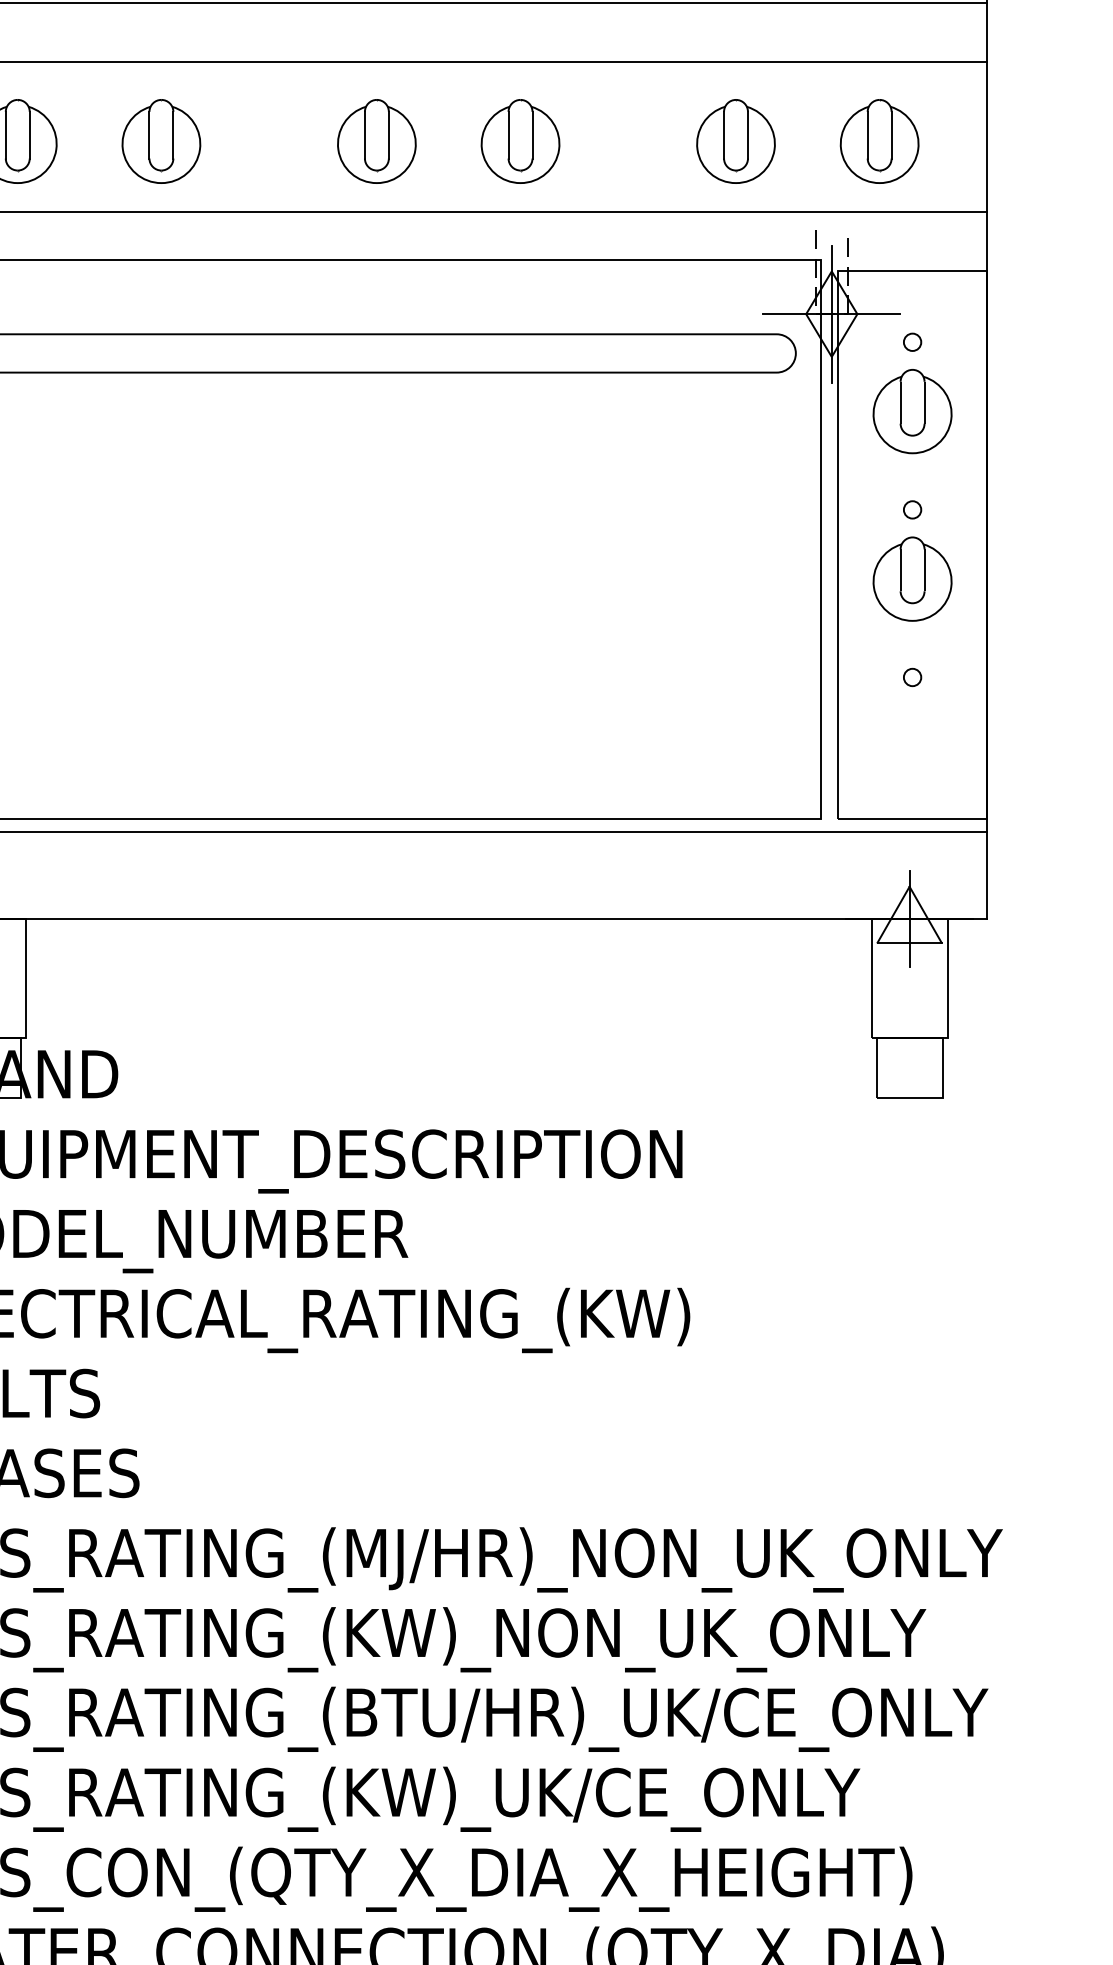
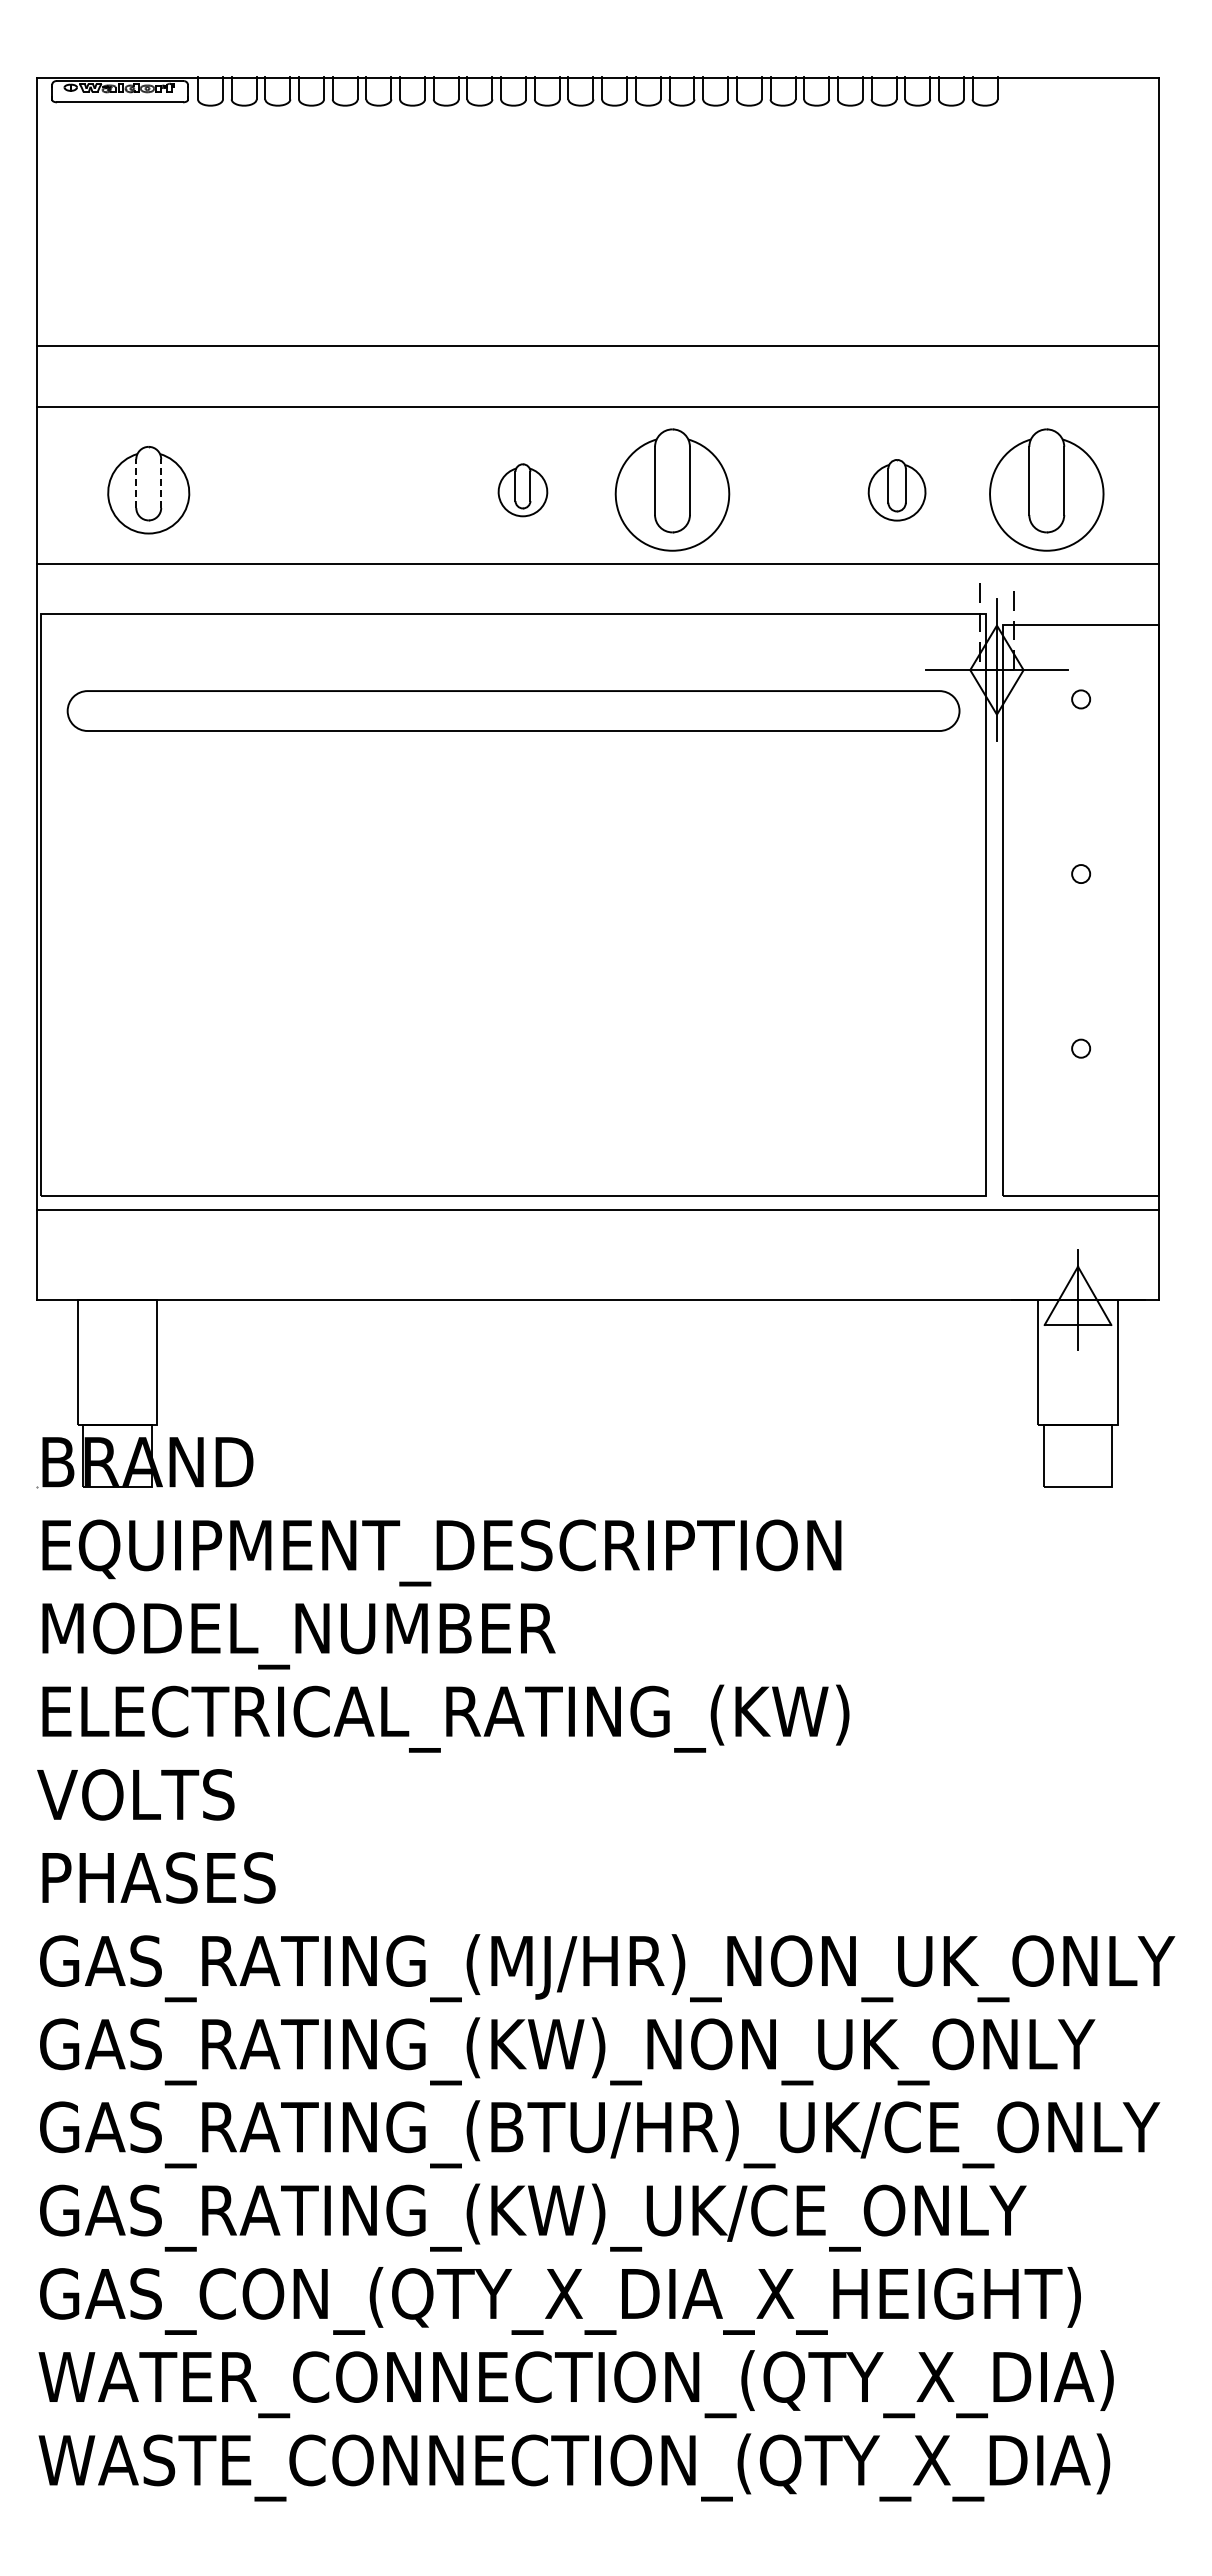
line: (6, 135) -> (136, 483), solid -> dashed
line: (30, 135) -> (161, 483), solid -> dashed
part: (161, 141) -> (298, 490), removed
part: (376, 141) -> (522, 490), size x0.6
part: (520, 141) -> (672, 490), size x1.4
part: (735, 141) -> (896, 490), size x0.7
part: (879, 141) -> (1046, 490), size x1.4
part: (911, 411) -> (1080, 771), removed
part: (911, 578) -> (1080, 945), removed

